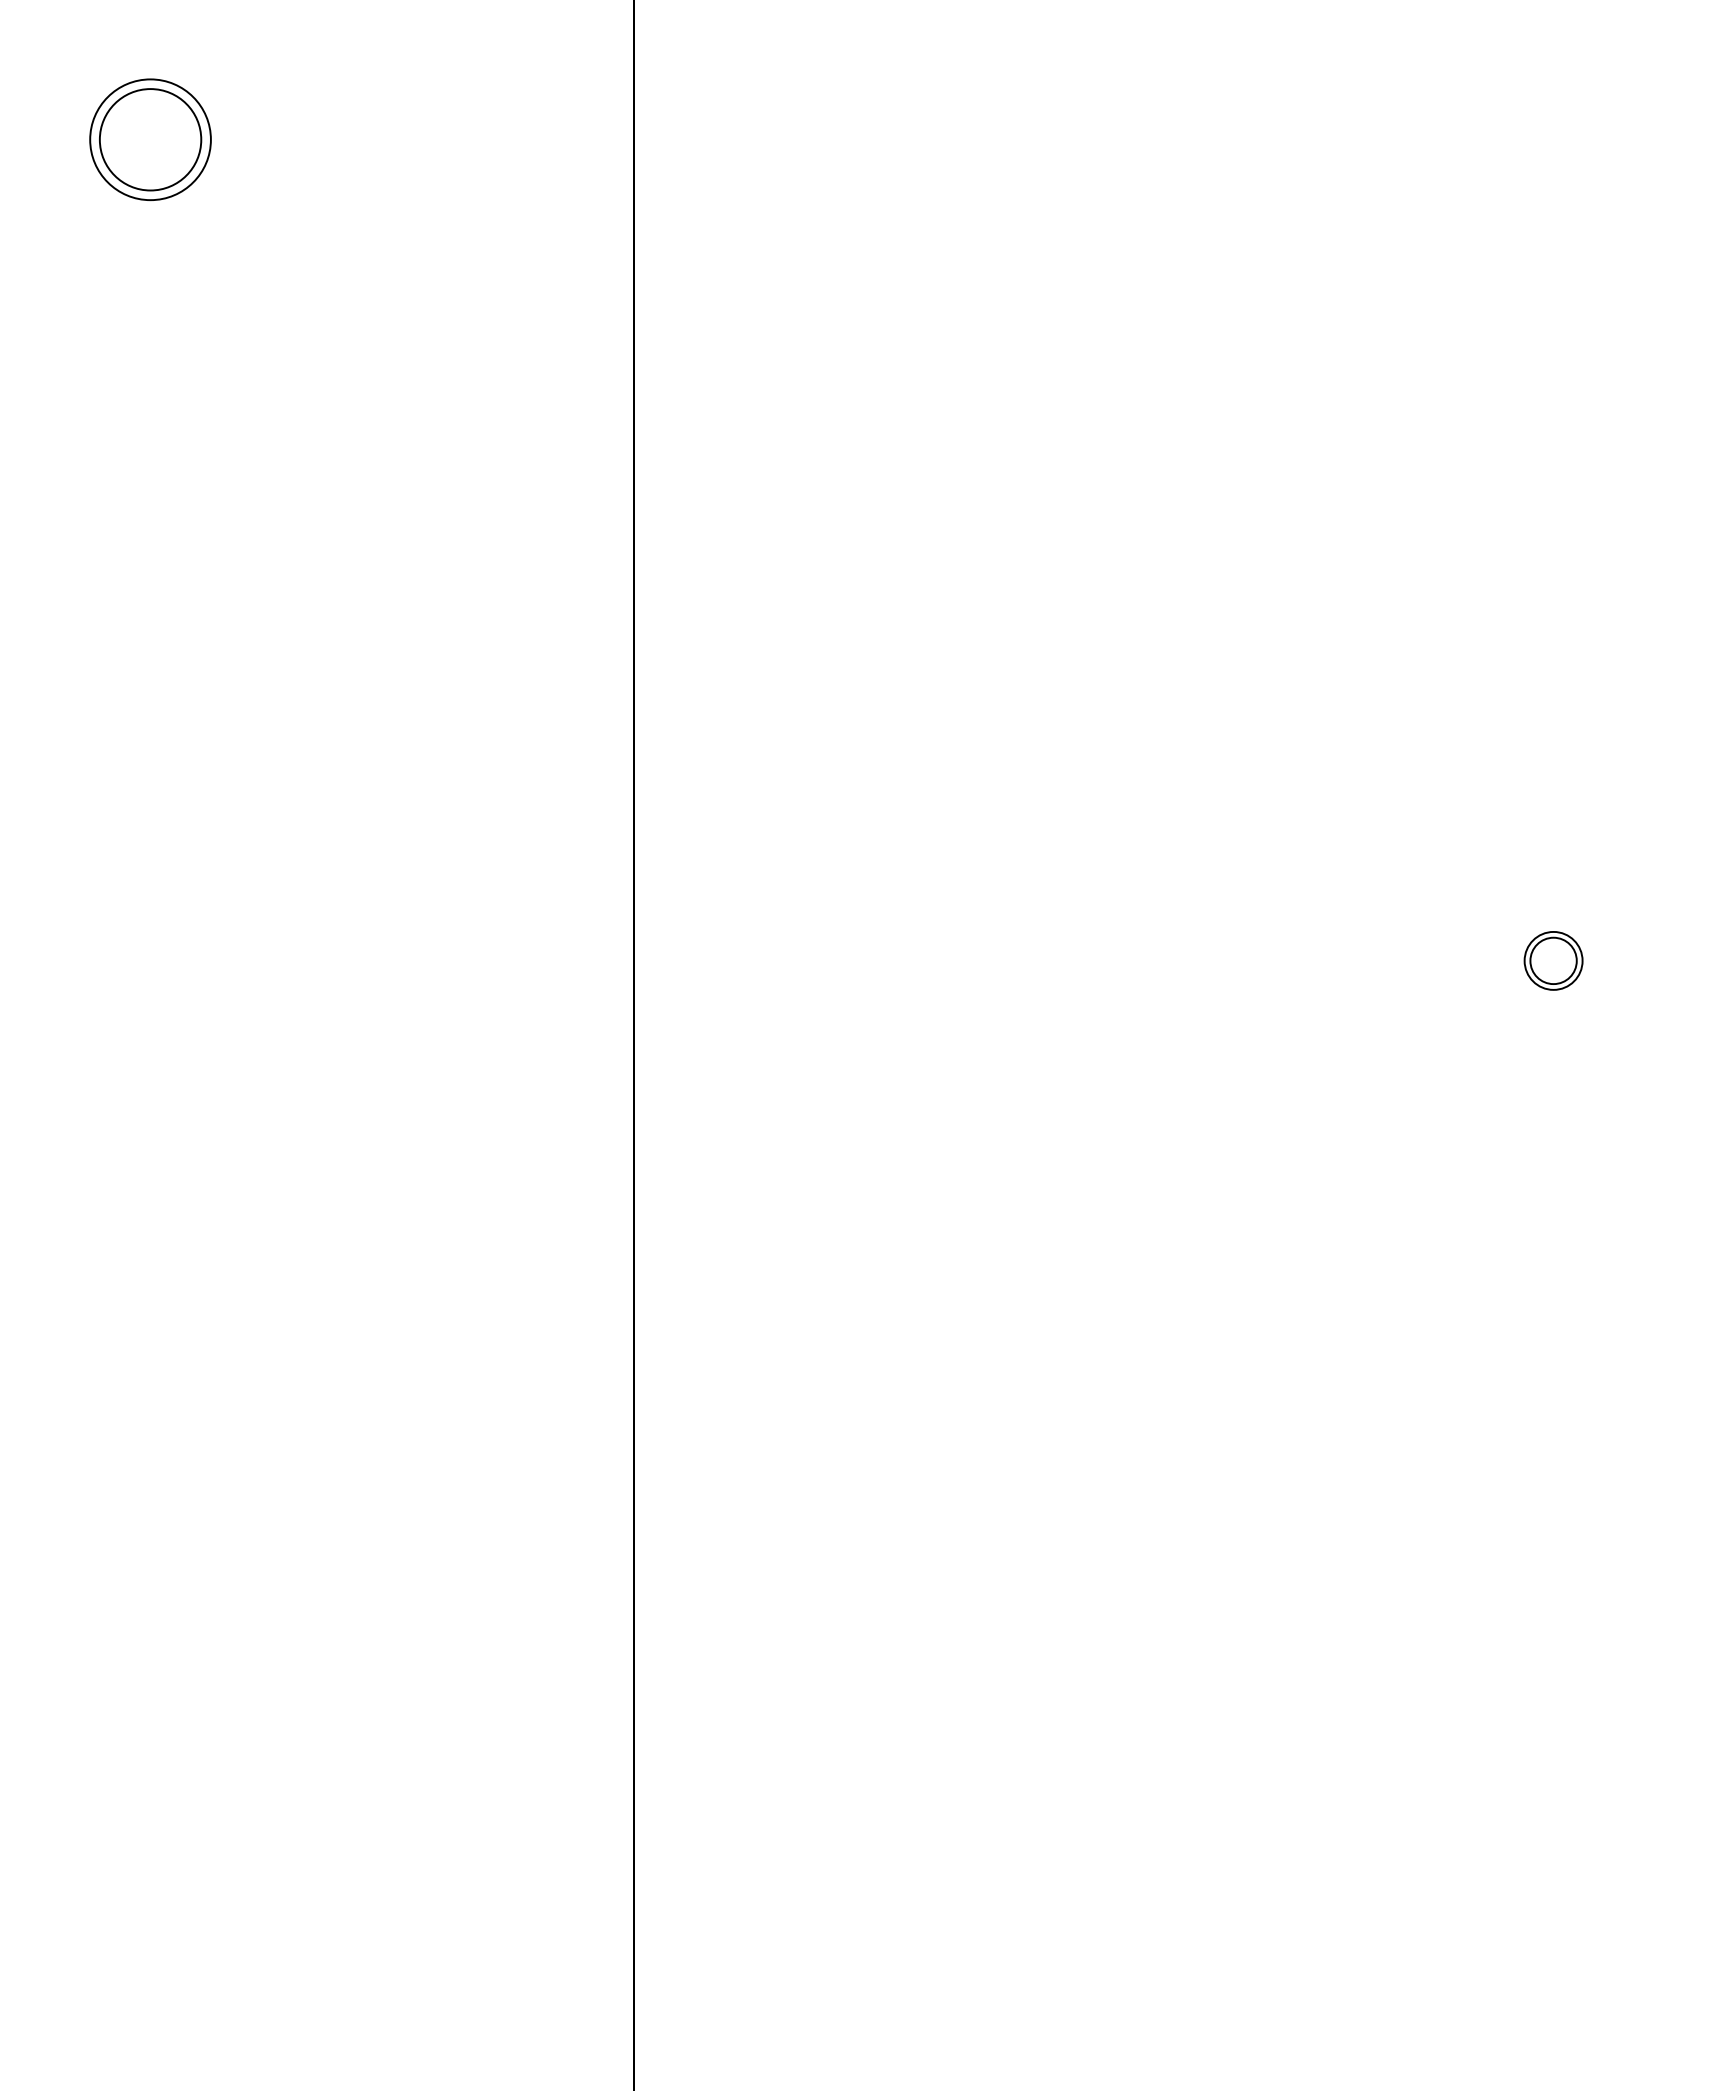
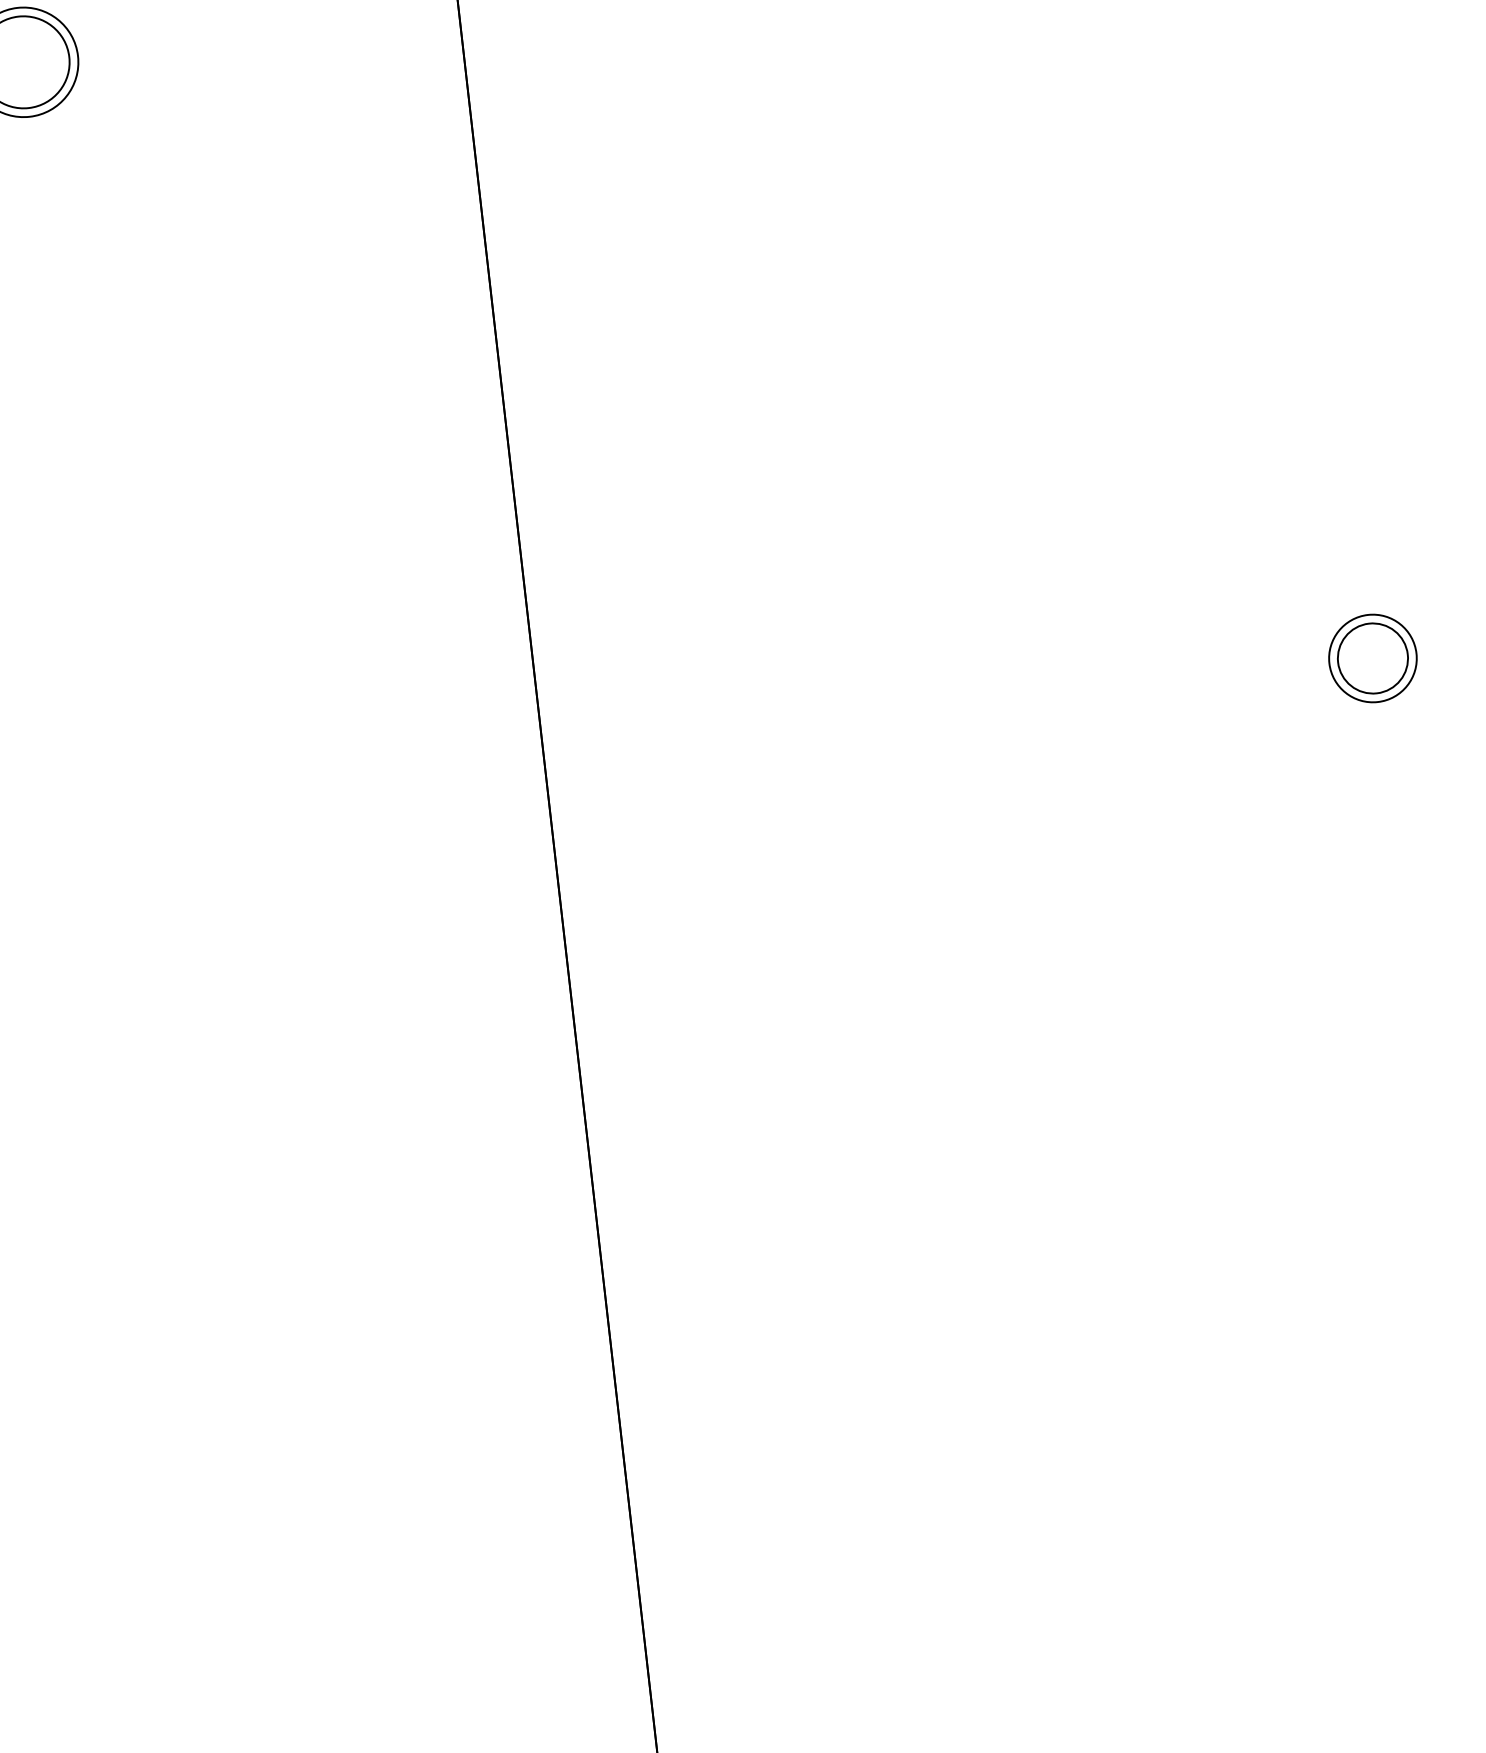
part: (1553, 960) -> (1372, 658), size x1.67

